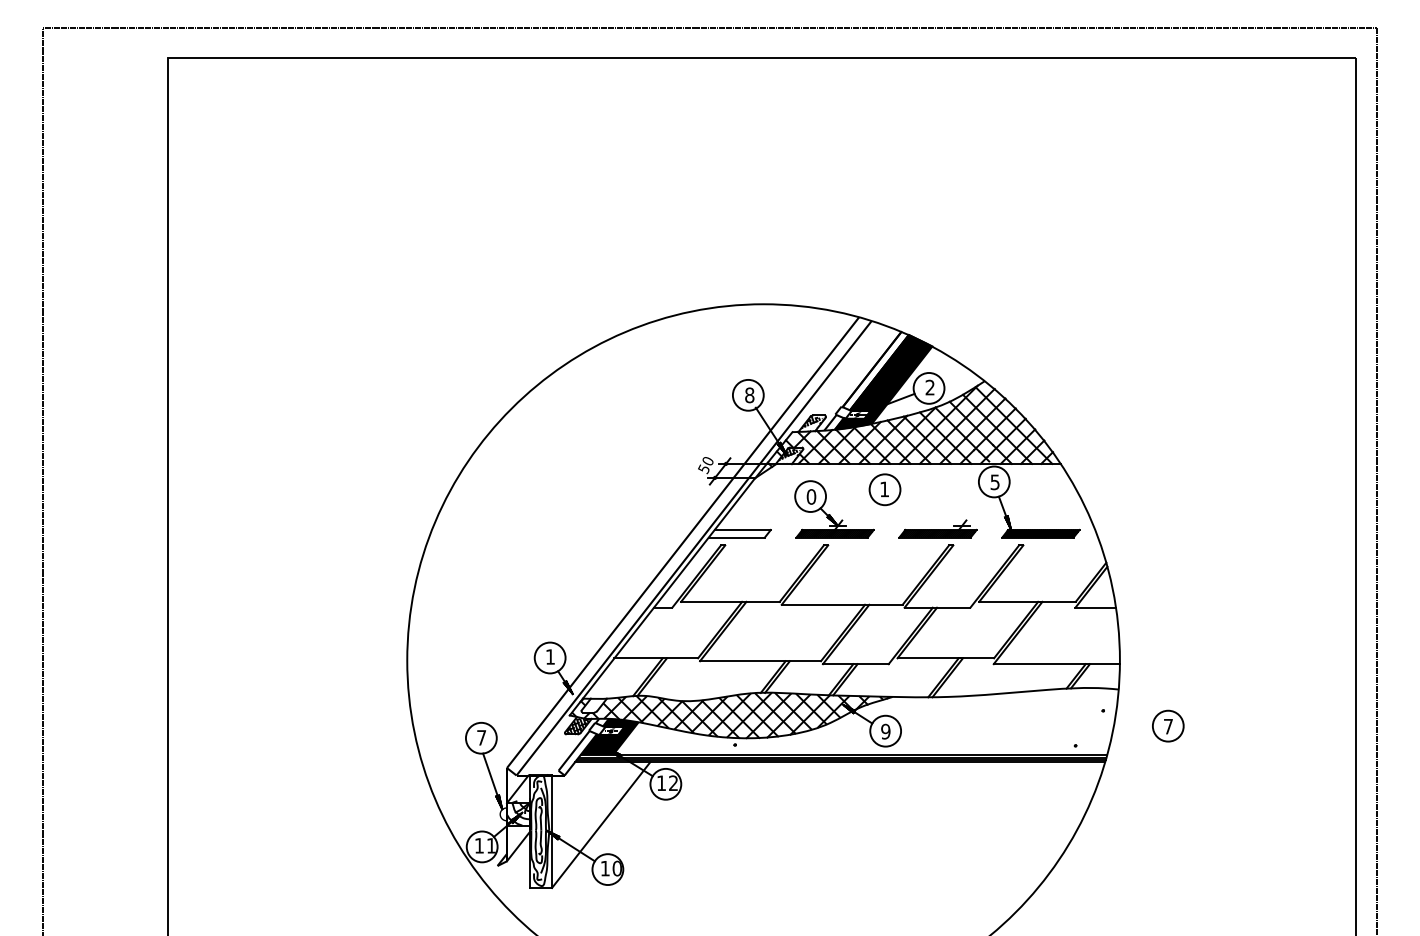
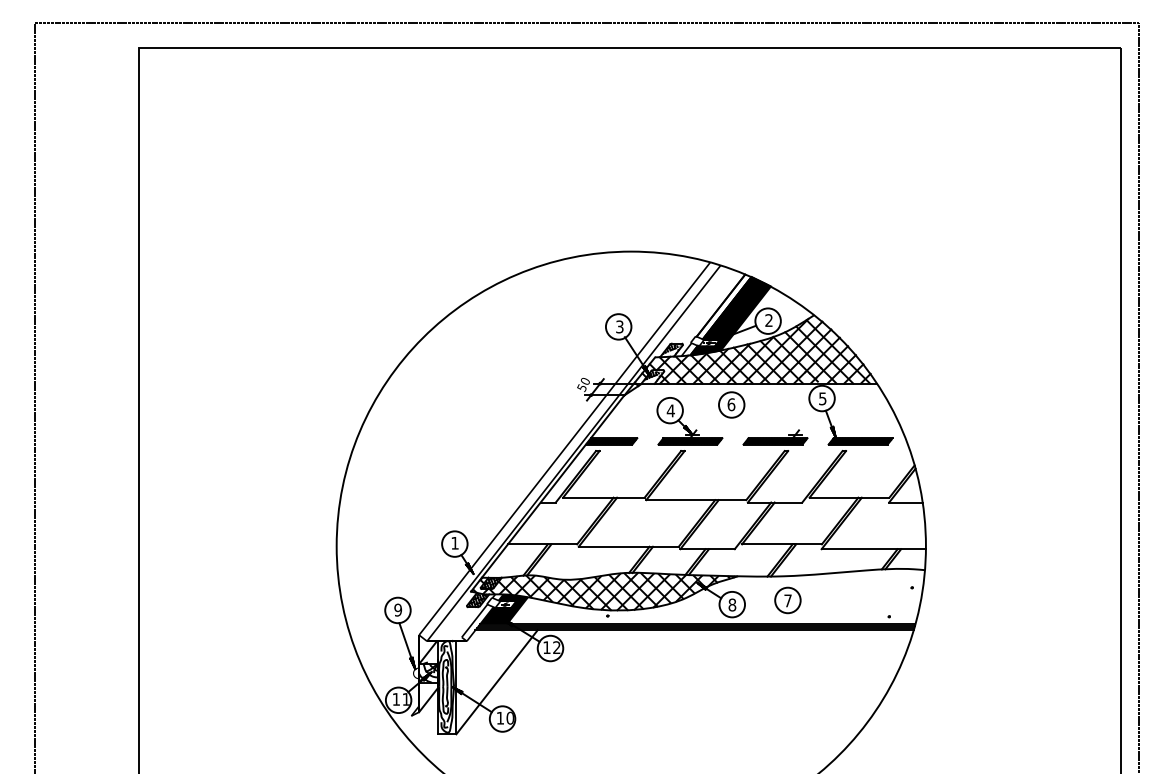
text: (749, 394) -> (619, 326), 8 -> 3
text: (884, 489) -> (731, 404), 1 -> 6
text: (810, 496) -> (670, 410), 0 -> 4
hatch: (739, 533) -> (611, 441), added
hatch: (593, 705) -> (490, 583), added
part: (1167, 726) -> (787, 600), moved
text: (885, 731) -> (732, 604), 9 -> 8
text: (482, 737) -> (398, 609), 7 -> 9

